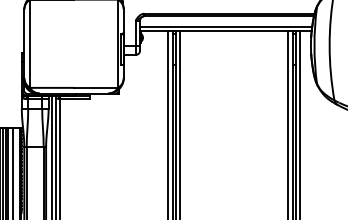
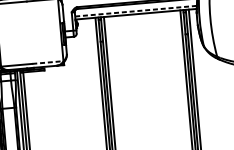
line: (226, 26) -> (136, 11), solid -> dashed
line: (96, 87) -> (48, 62), solid -> dashed

